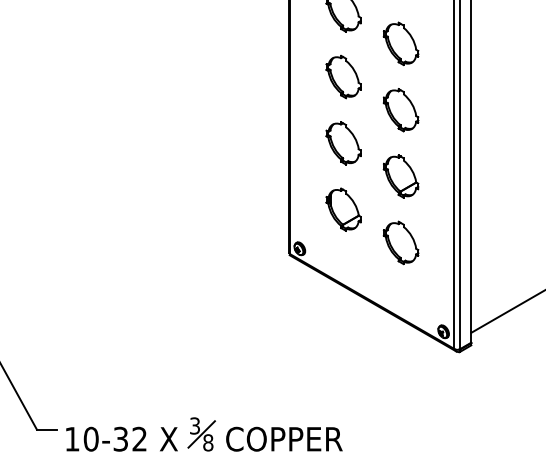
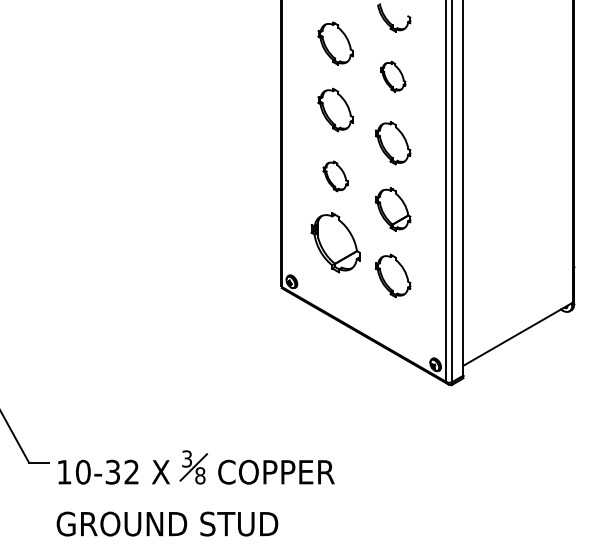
part: (401, 43) -> (393, 76), size x0.7
part: (343, 143) -> (335, 176), size x0.7
part: (343, 209) -> (335, 242), size x1.4

